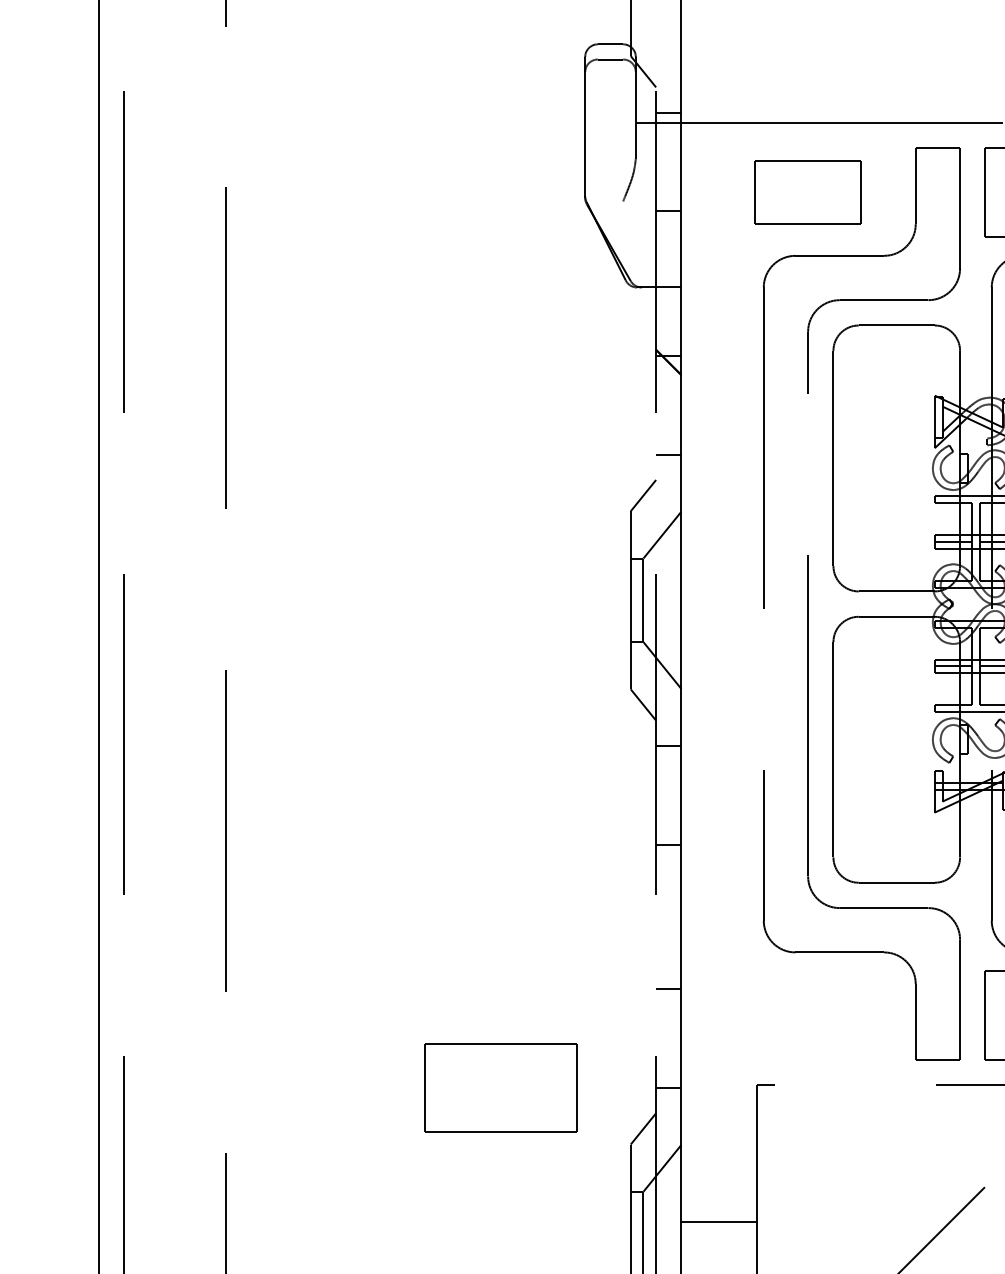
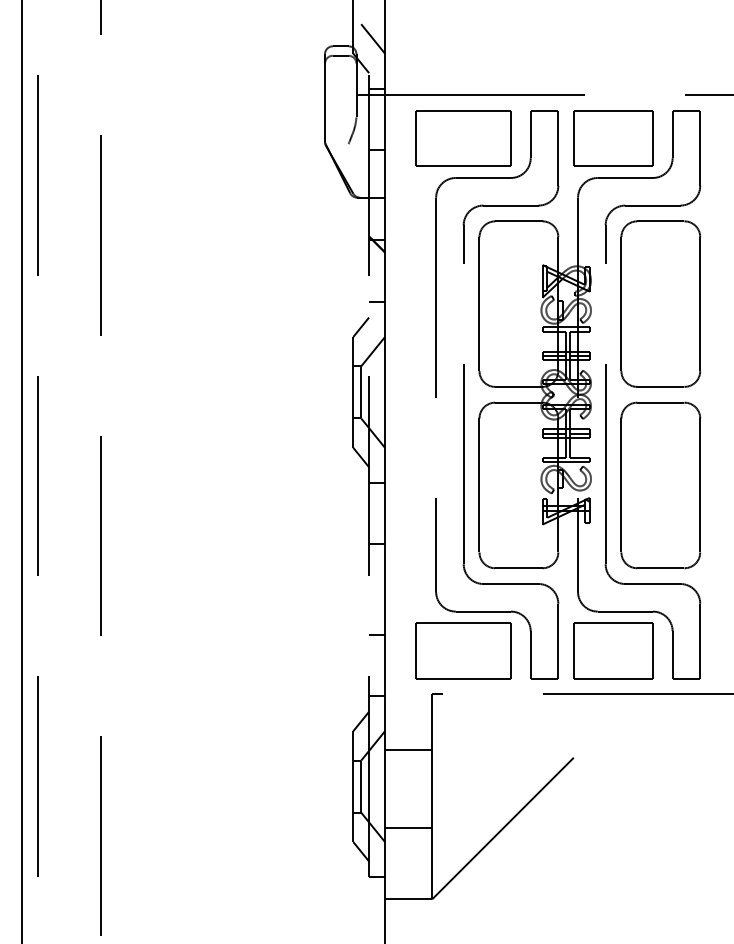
line: (661, 31) -> (372, 38), added
part: (807, 192) -> (463, 138), size x1.43
part: (500, 1087) -> (463, 650), moved
line: (719, 1222) -> (408, 749), moved

